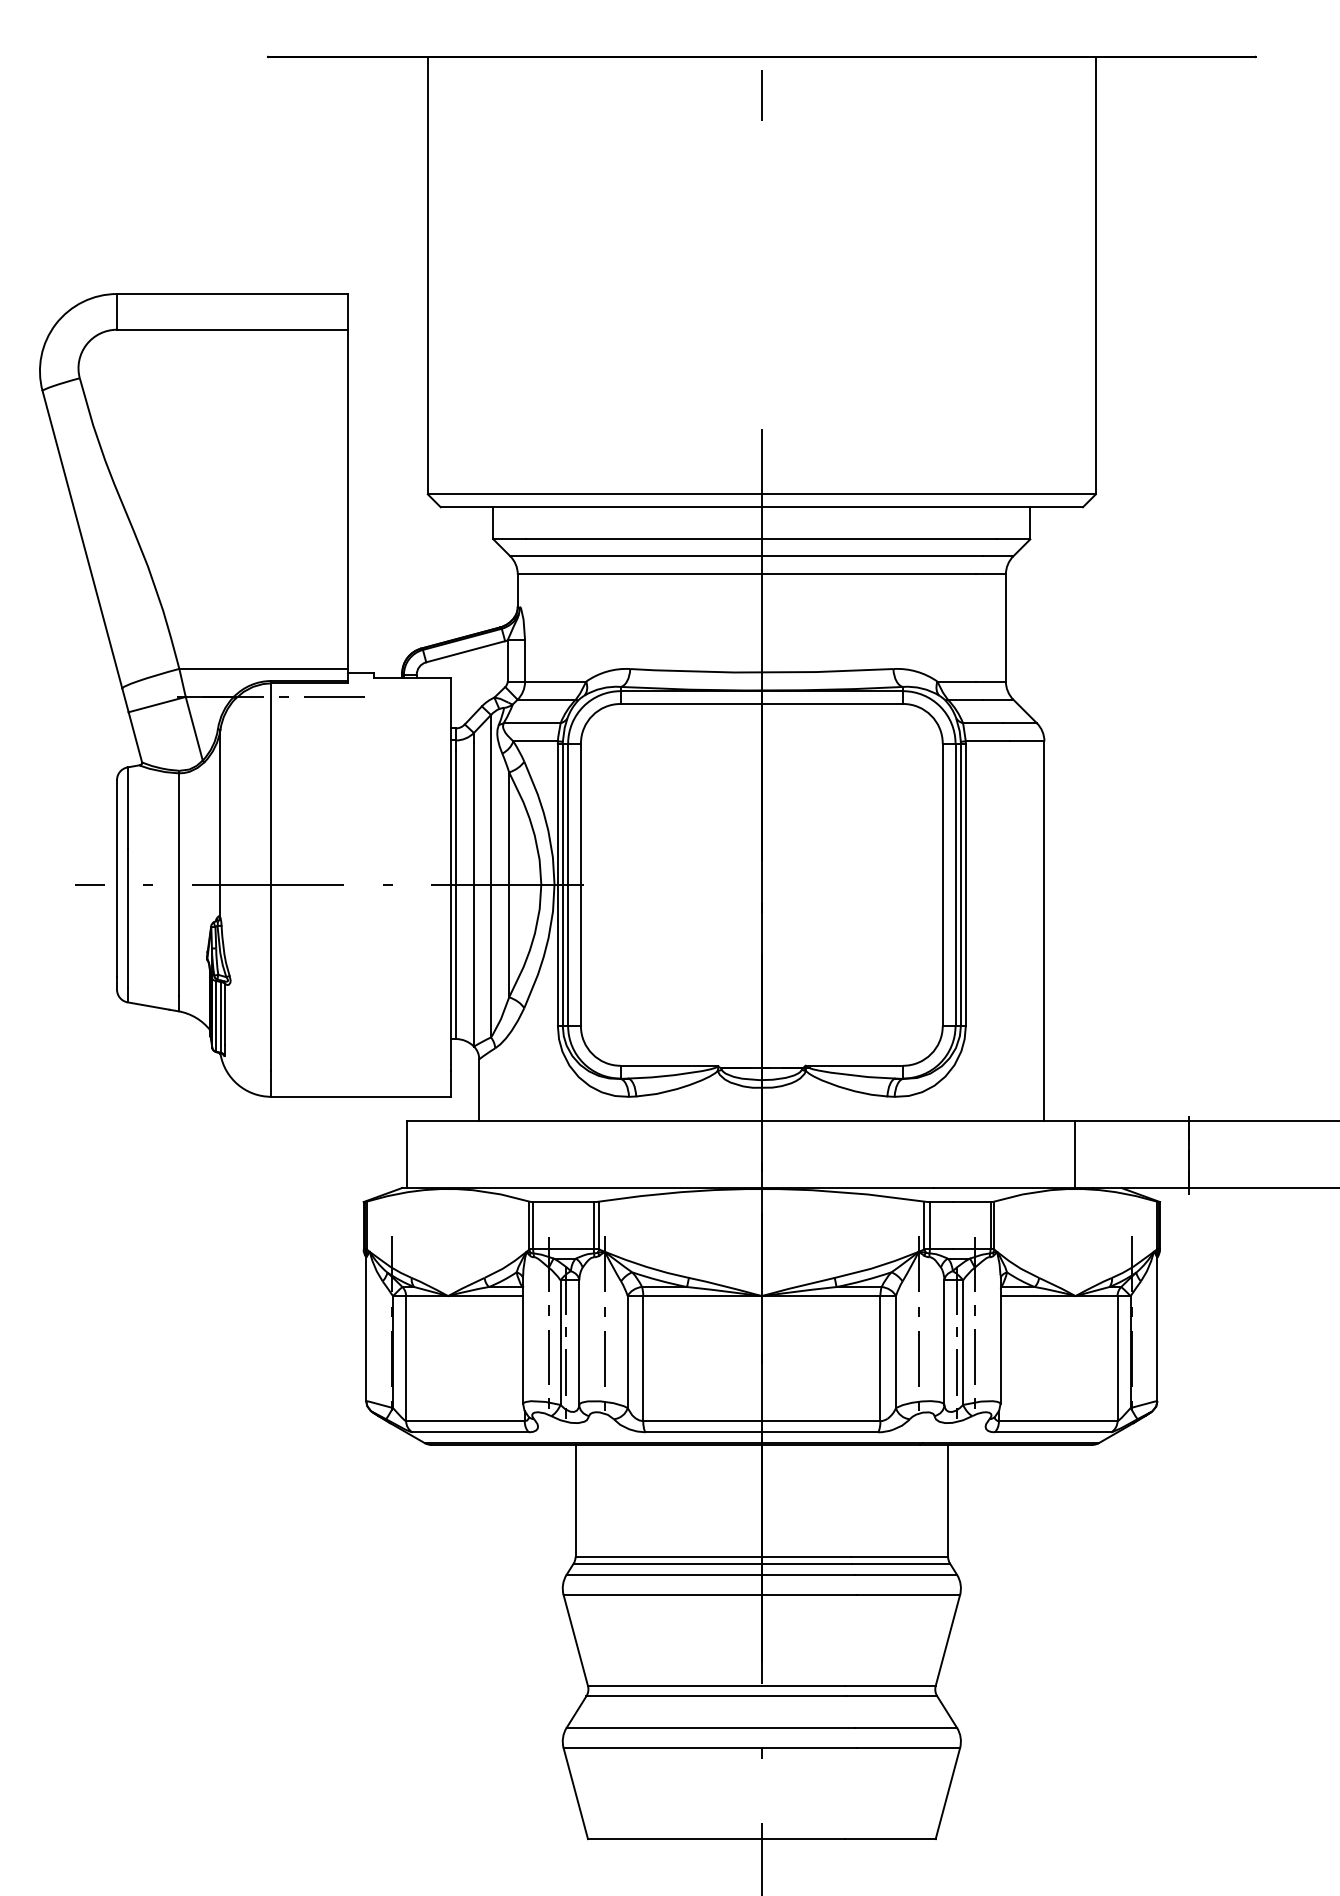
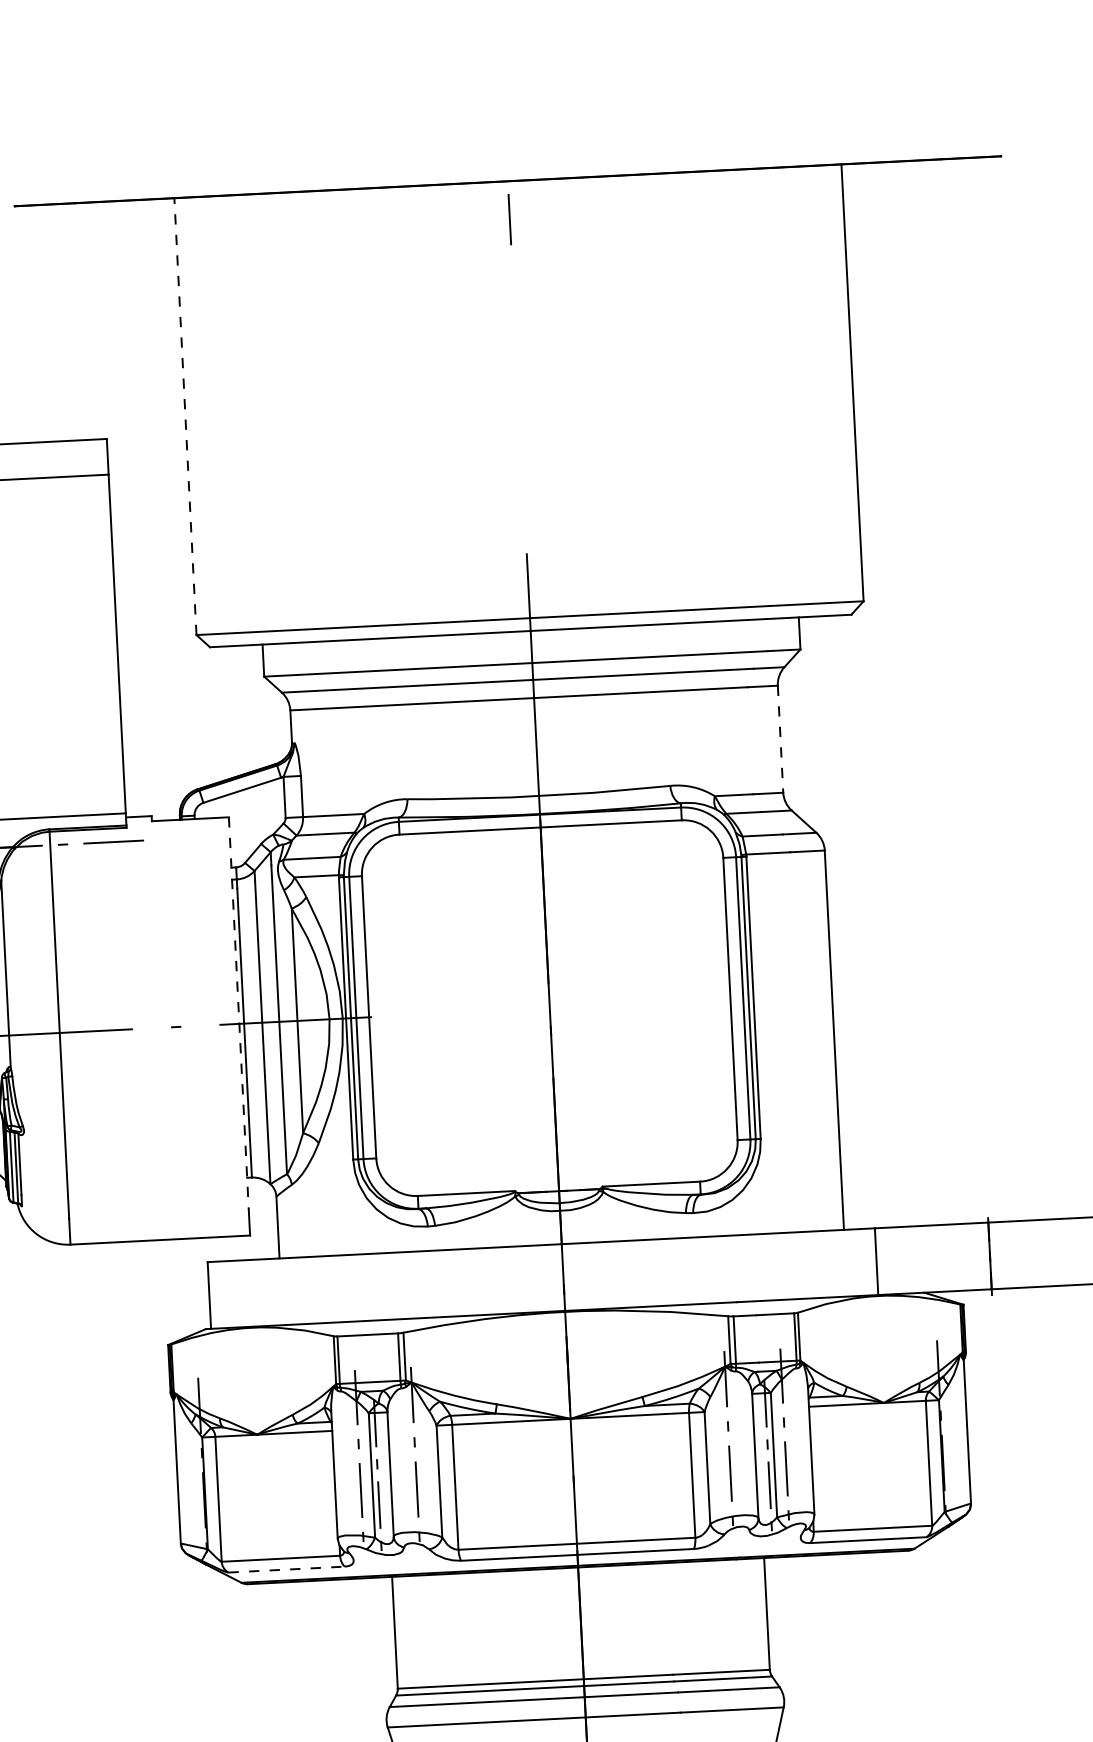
line: (427, 275) -> (185, 416), solid -> dashed
line: (1005, 627) -> (780, 738), solid -> dashed
line: (451, 874) -> (239, 1013), solid -> dashed
line: (471, 1432) -> (287, 1569), solid -> dashed

